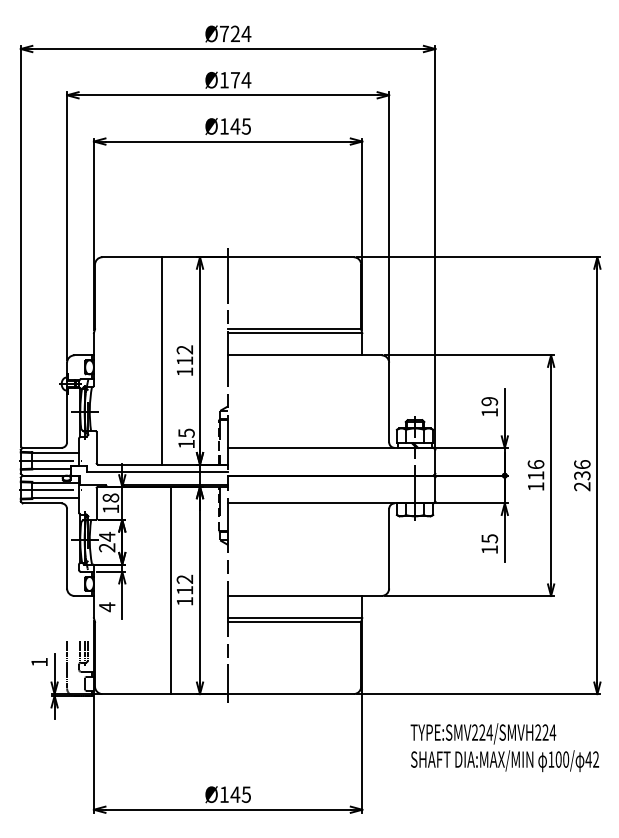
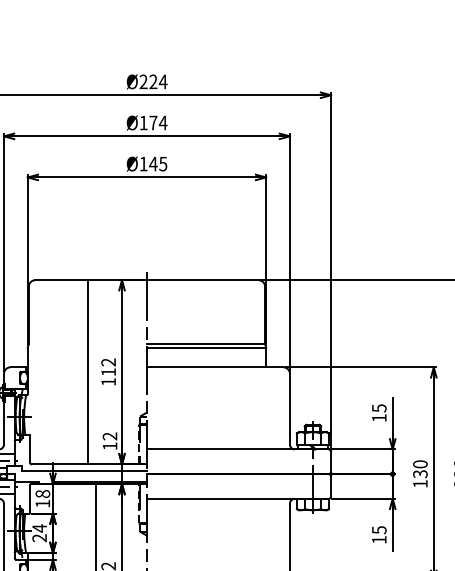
text: (223, 33) -> (142, 81), Ø724 -> Ø224
text: (489, 401) -> (379, 408), 19 -> 15
text: (186, 432) -> (110, 435), 15 -> 12
text: (535, 470) -> (419, 469), 116 -> 130

